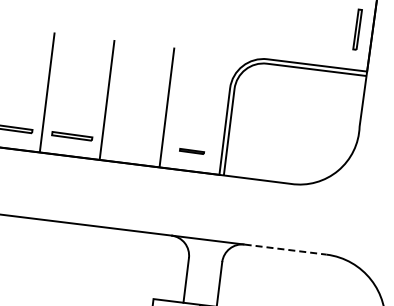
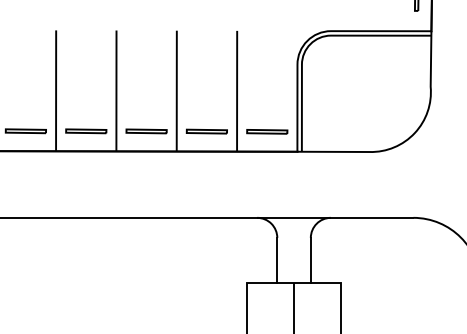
part: (131, 143) -> (206, 131), added
part: (192, 151) -> (267, 131), size x1.67
line: (285, 249) -> (372, 217), dashed -> solid

